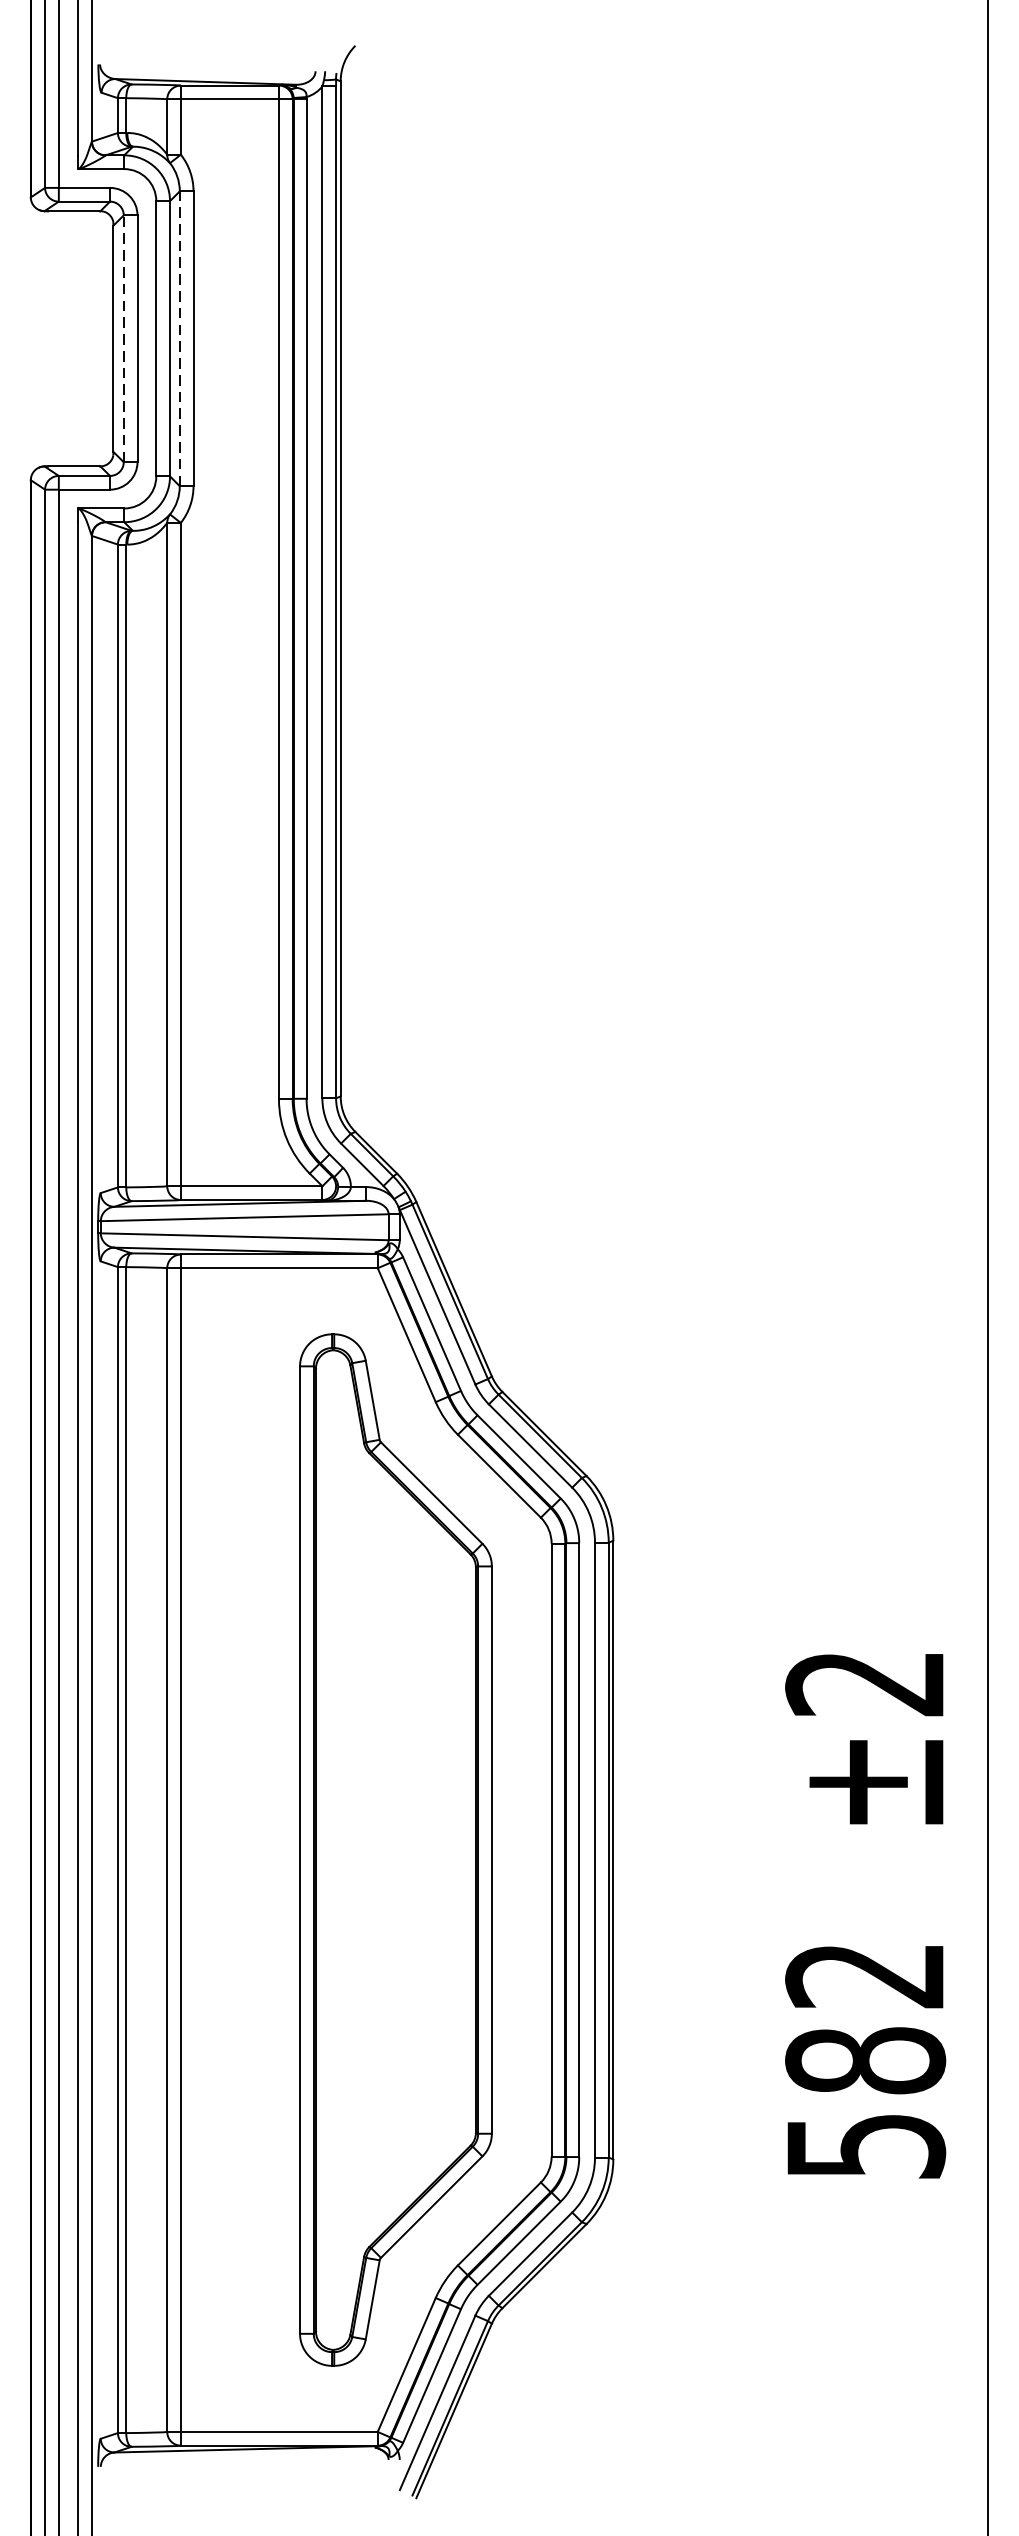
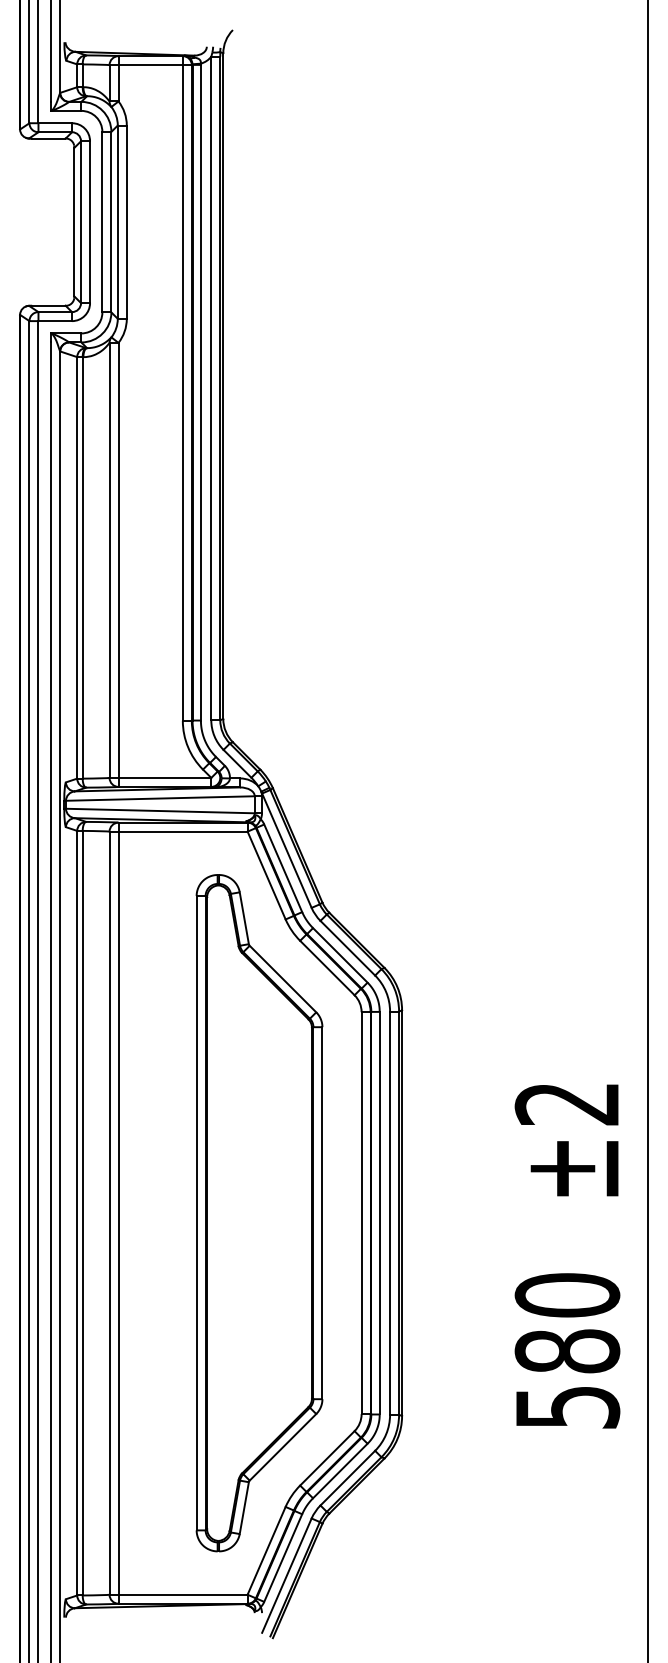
line: (124, 339) -> (81, 222), dashed -> solid
line: (179, 339) -> (117, 222), dashed -> solid
text: (865, 1975) -> (567, 1295), 582 -> 580

